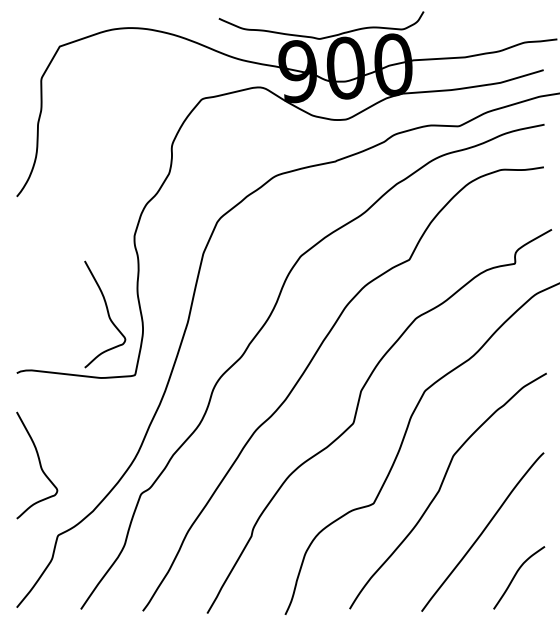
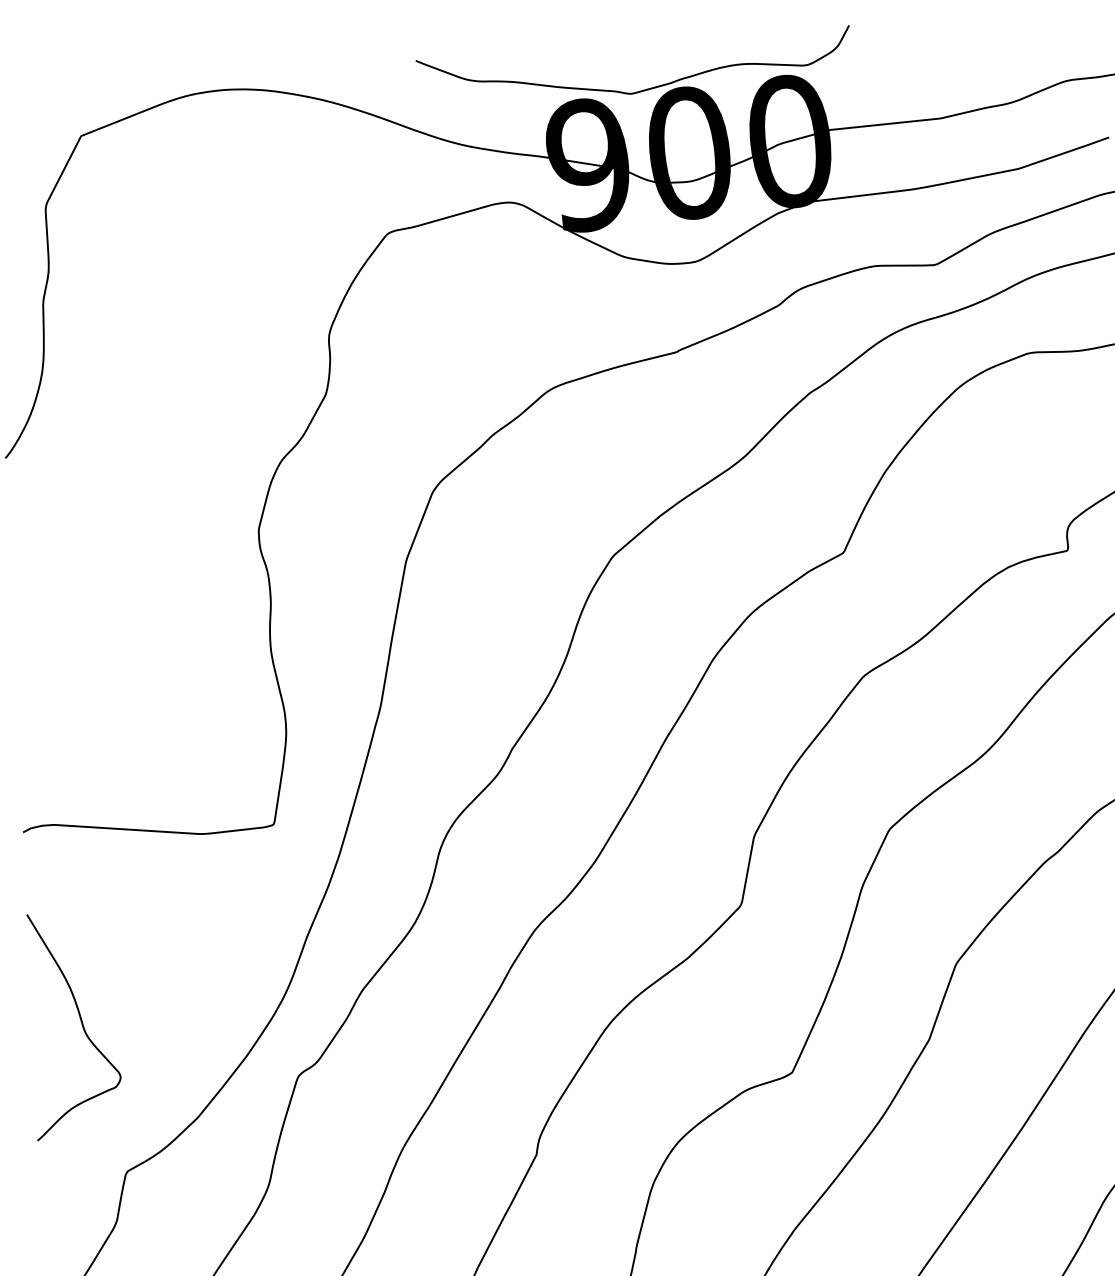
curve: (107, 314) -> (209, 698), removed

